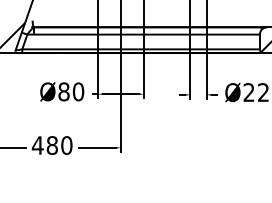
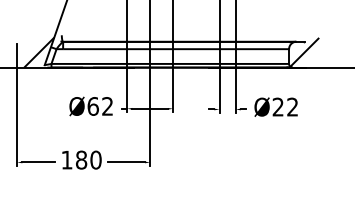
text: (71, 91) -> (100, 106), Ø80 -> Ø62
text: (37, 144) -> (66, 159), 480 -> 180

